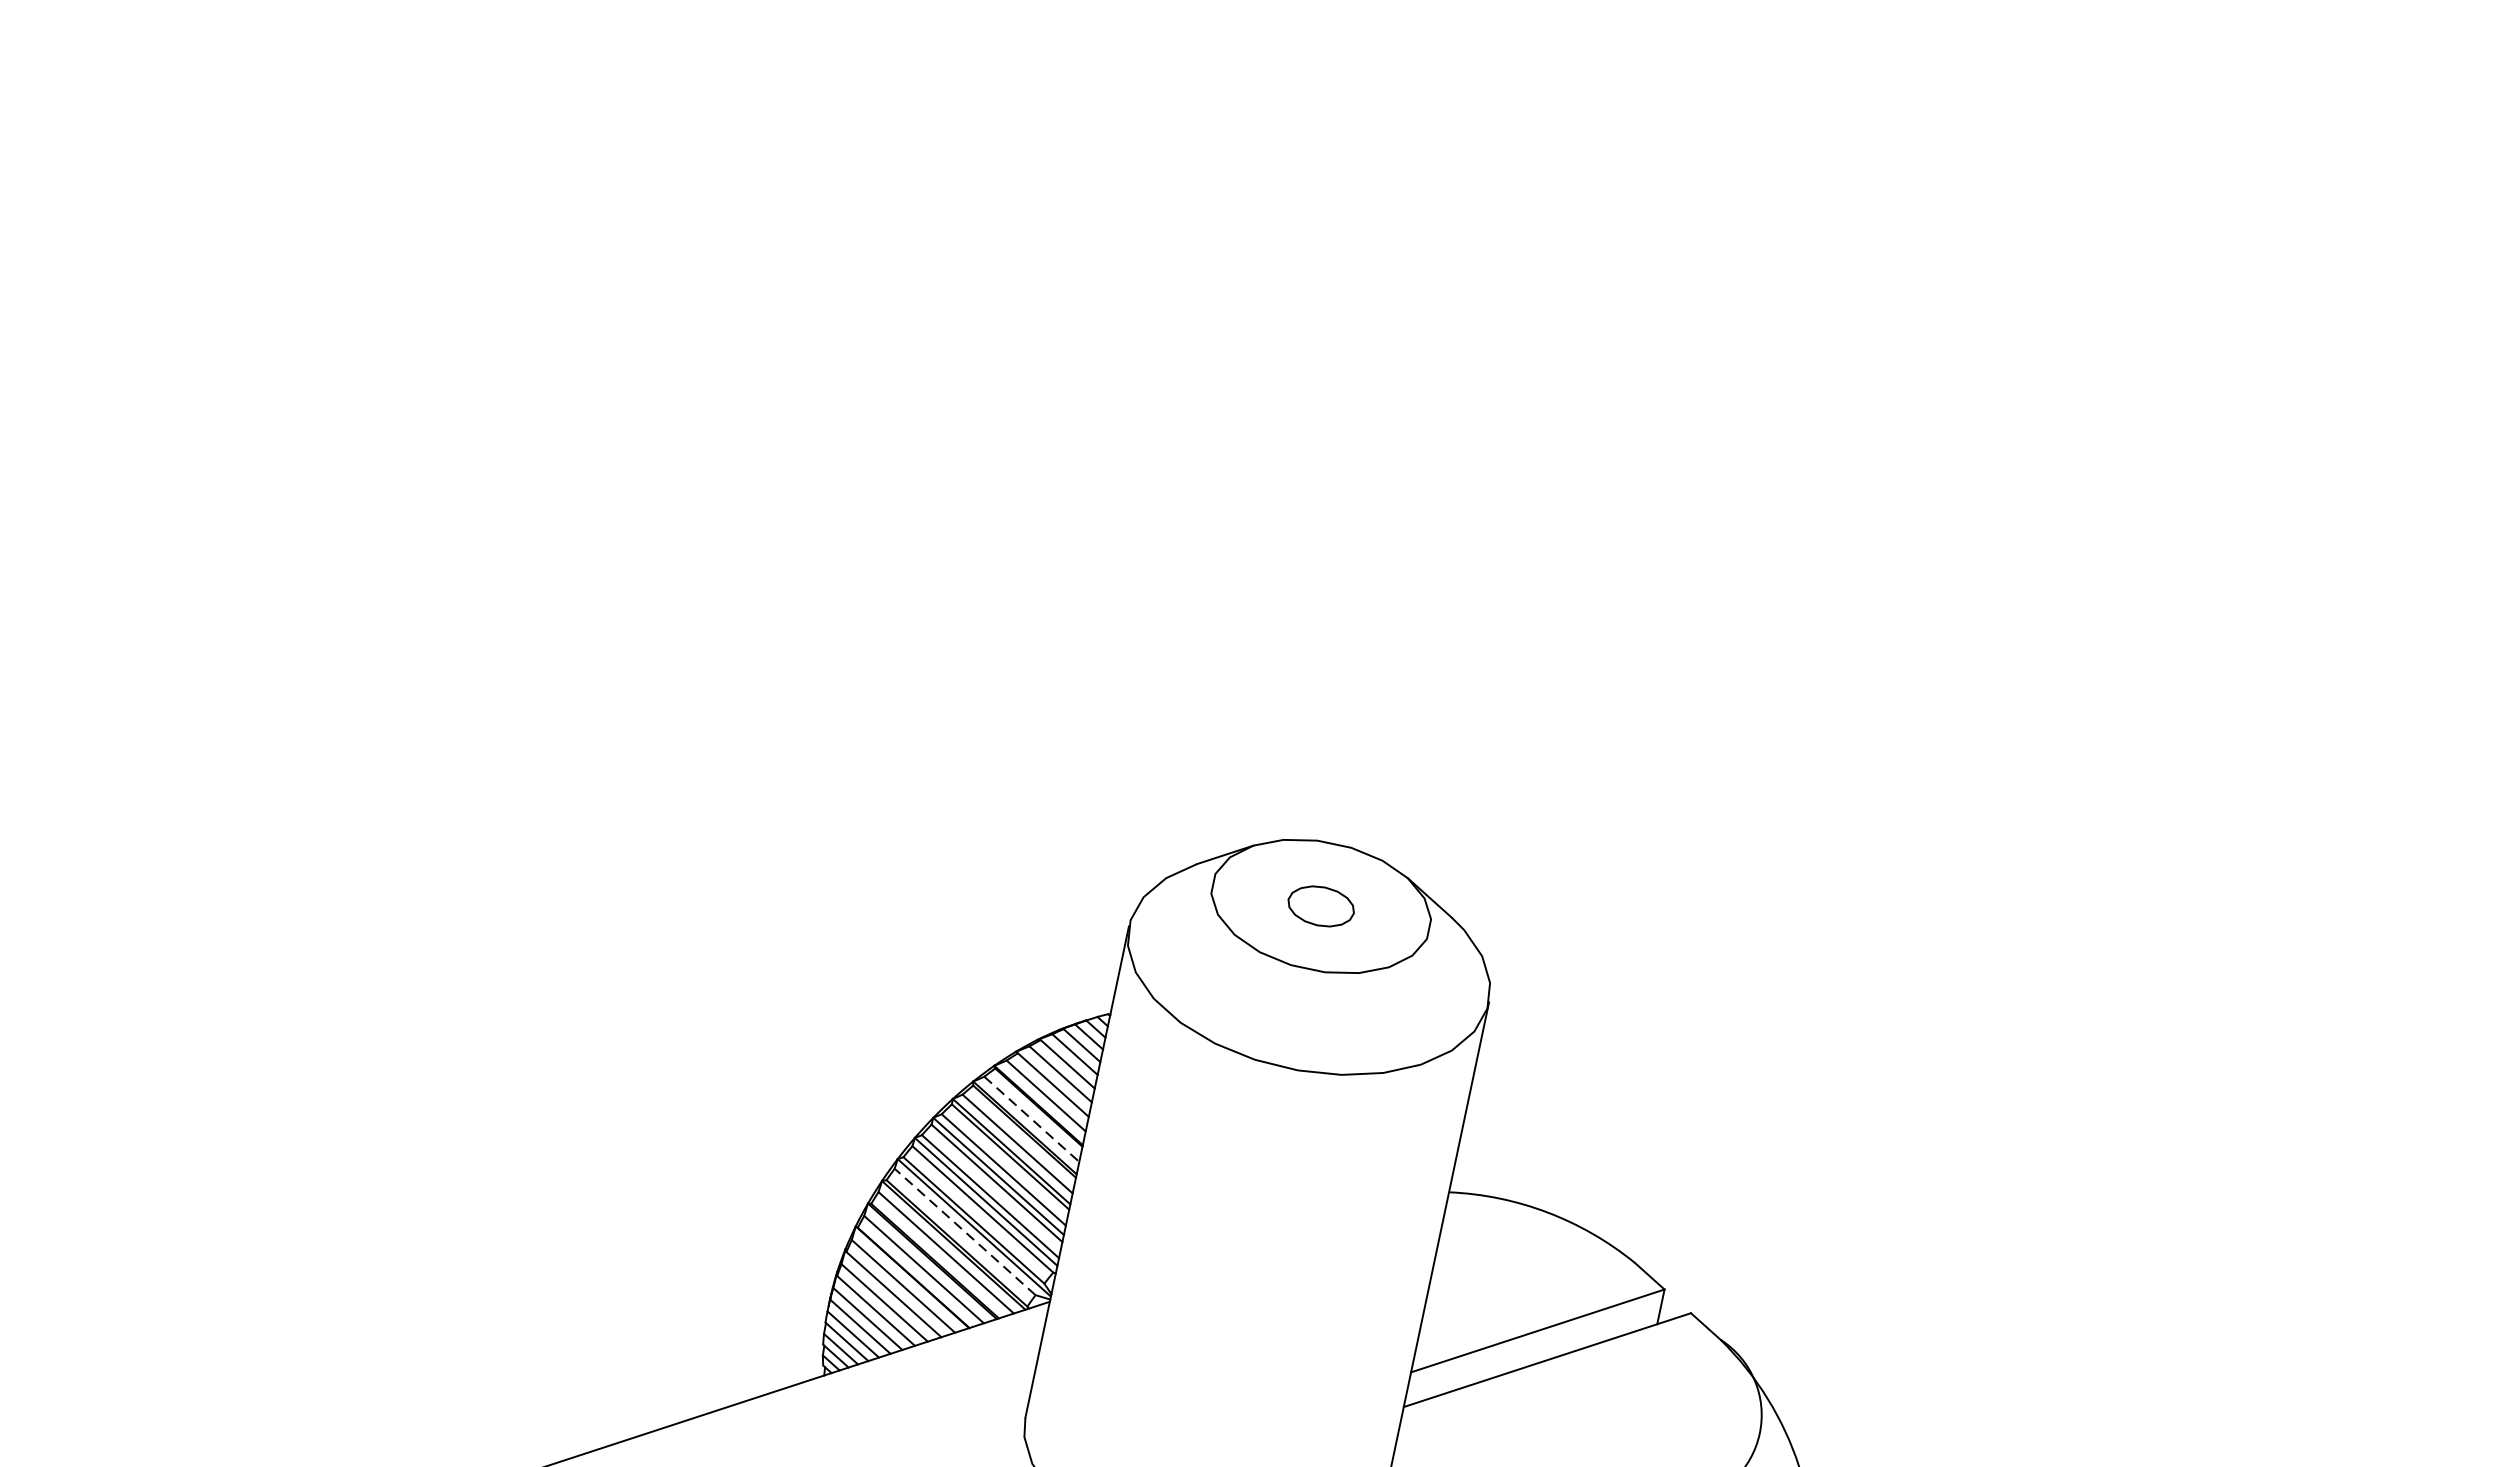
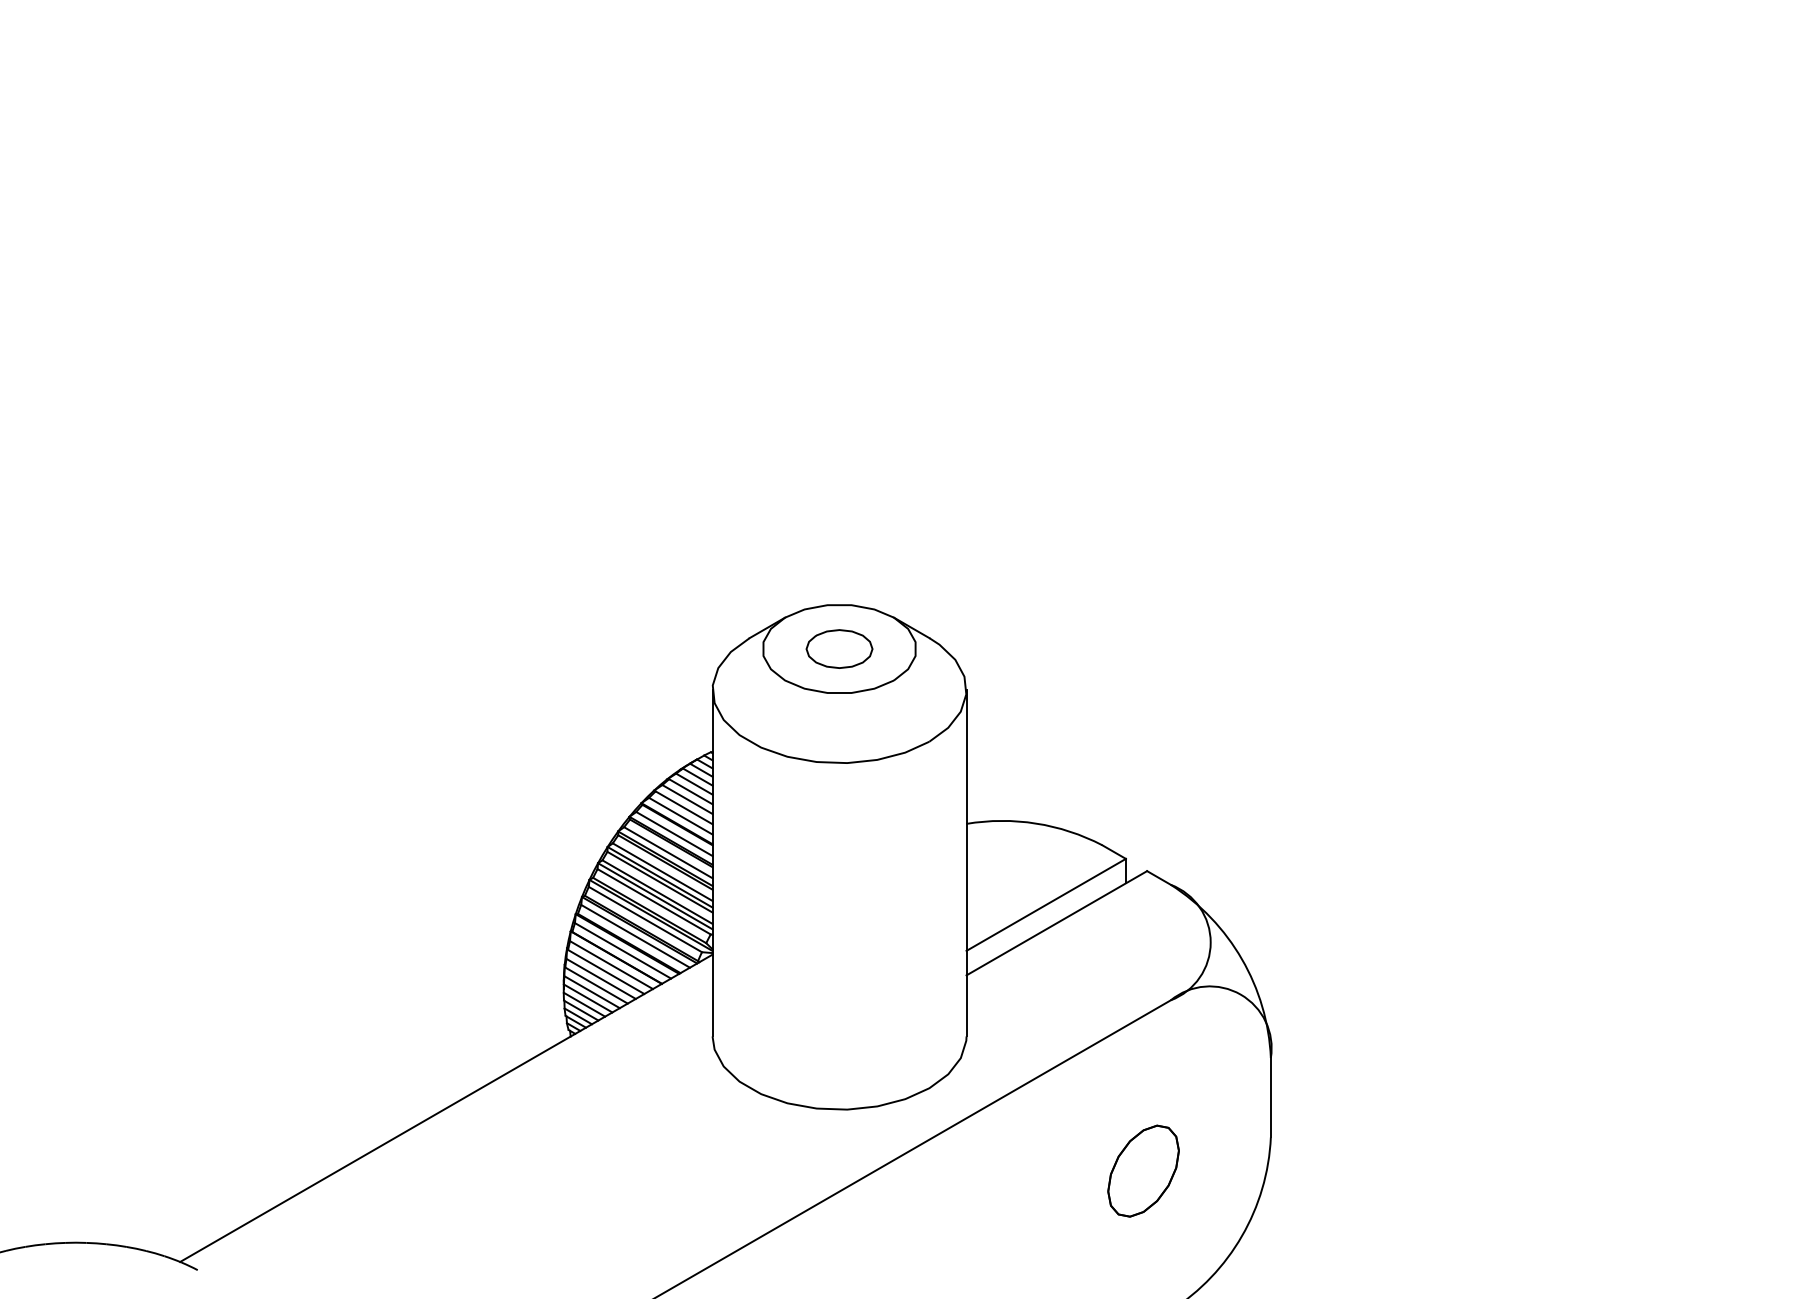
part: (1321, 905) -> (839, 648), size x1.43
line: (1031, 1120) -> (674, 834), dashed -> solid
line: (963, 1231) -> (644, 919), dashed -> solid

